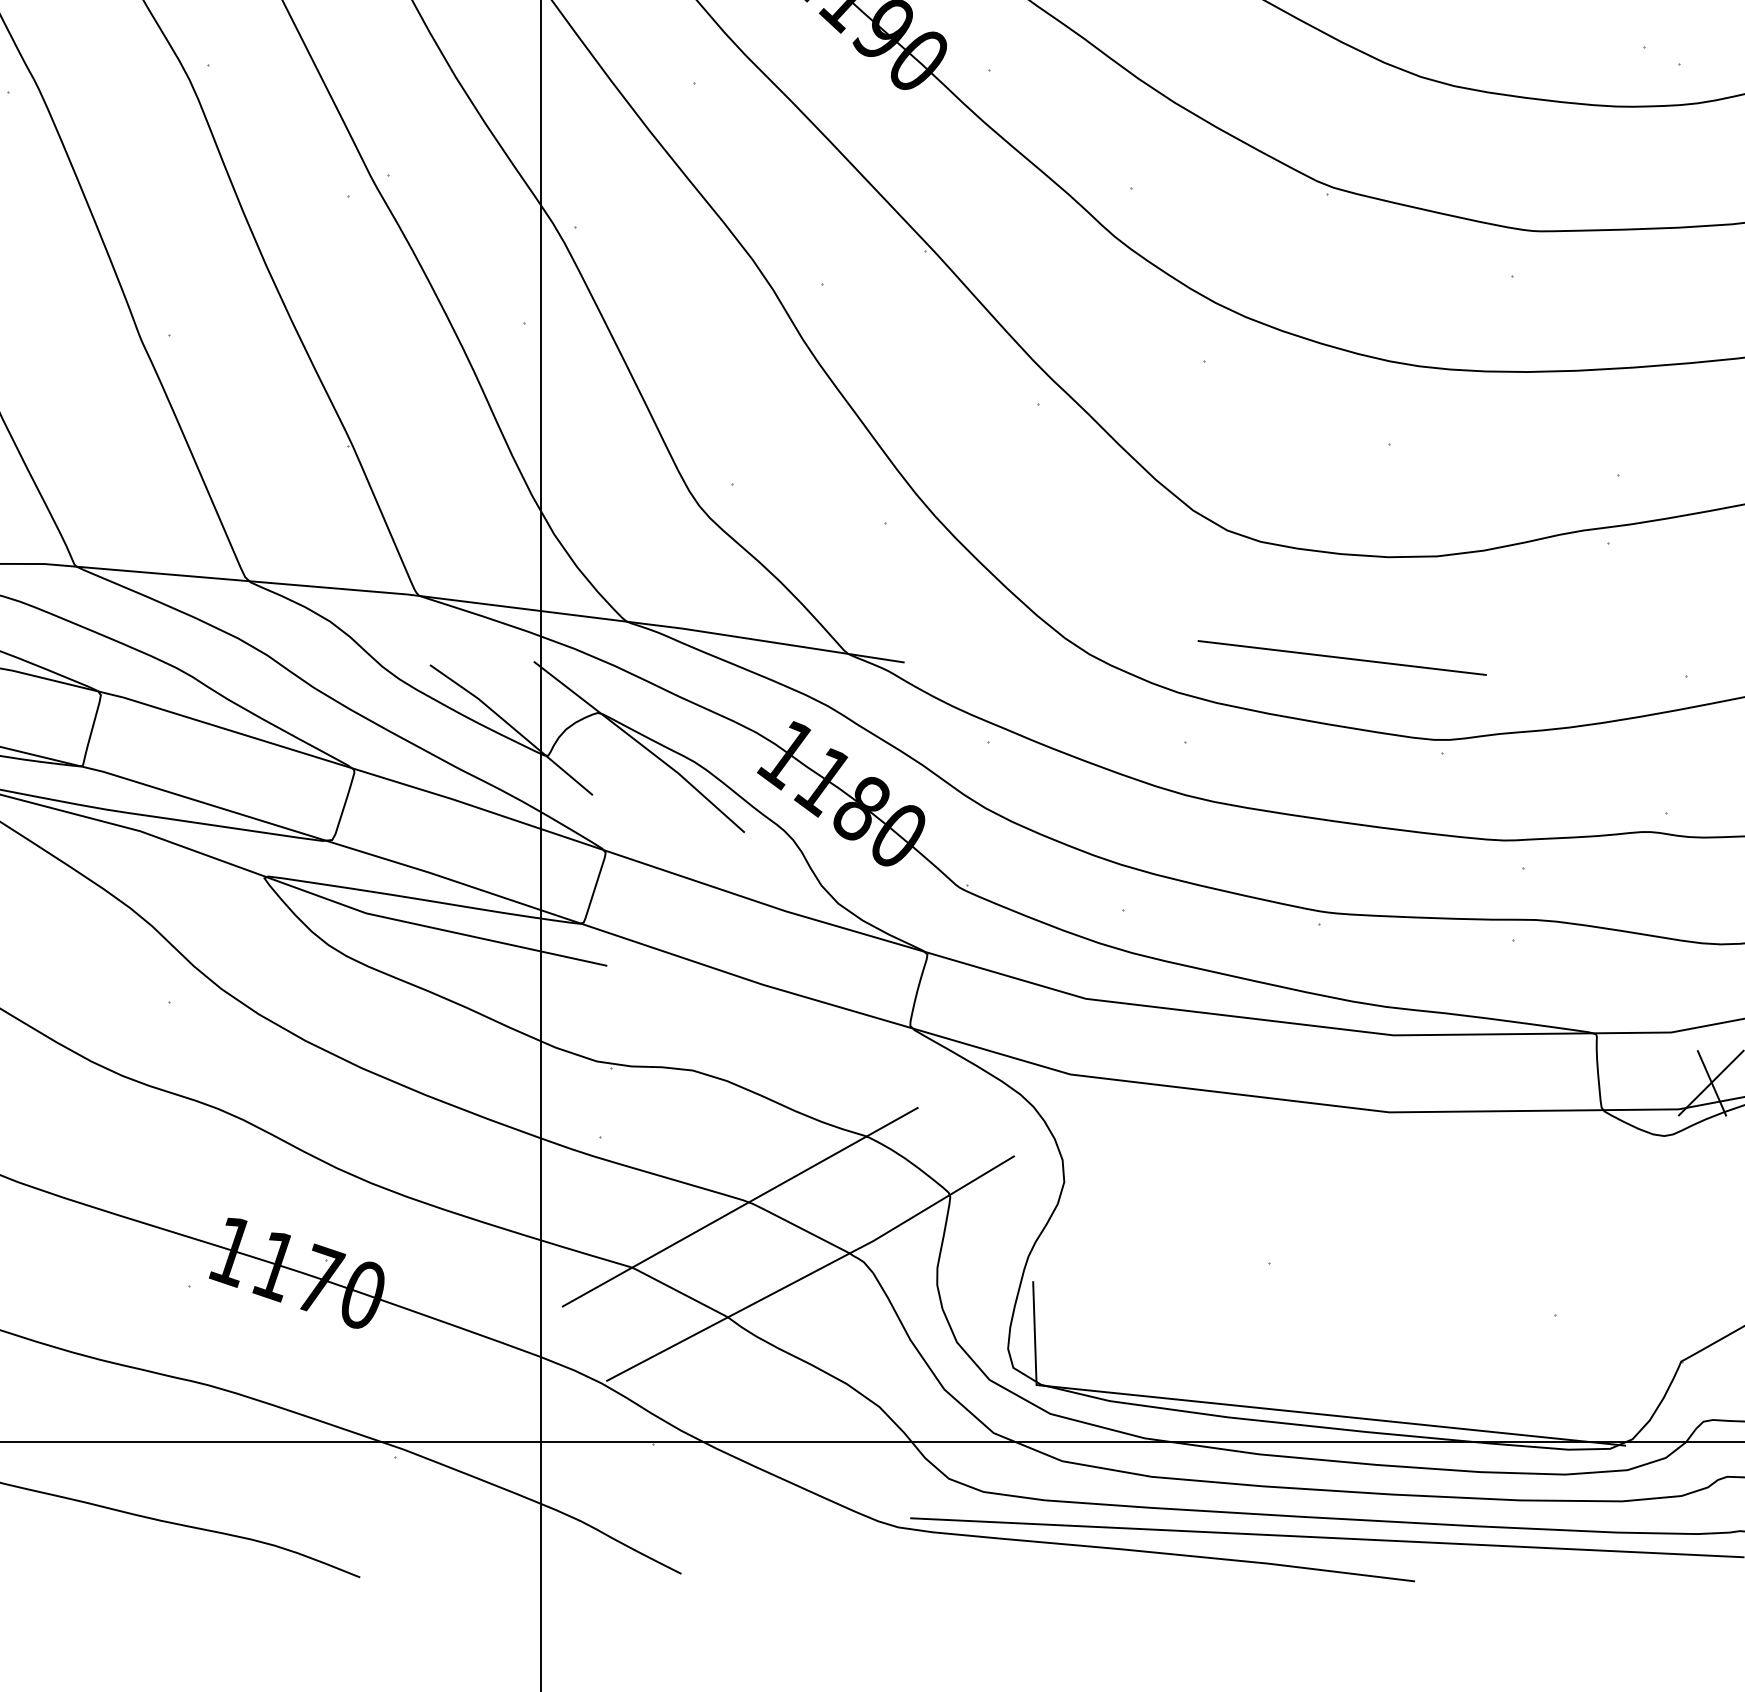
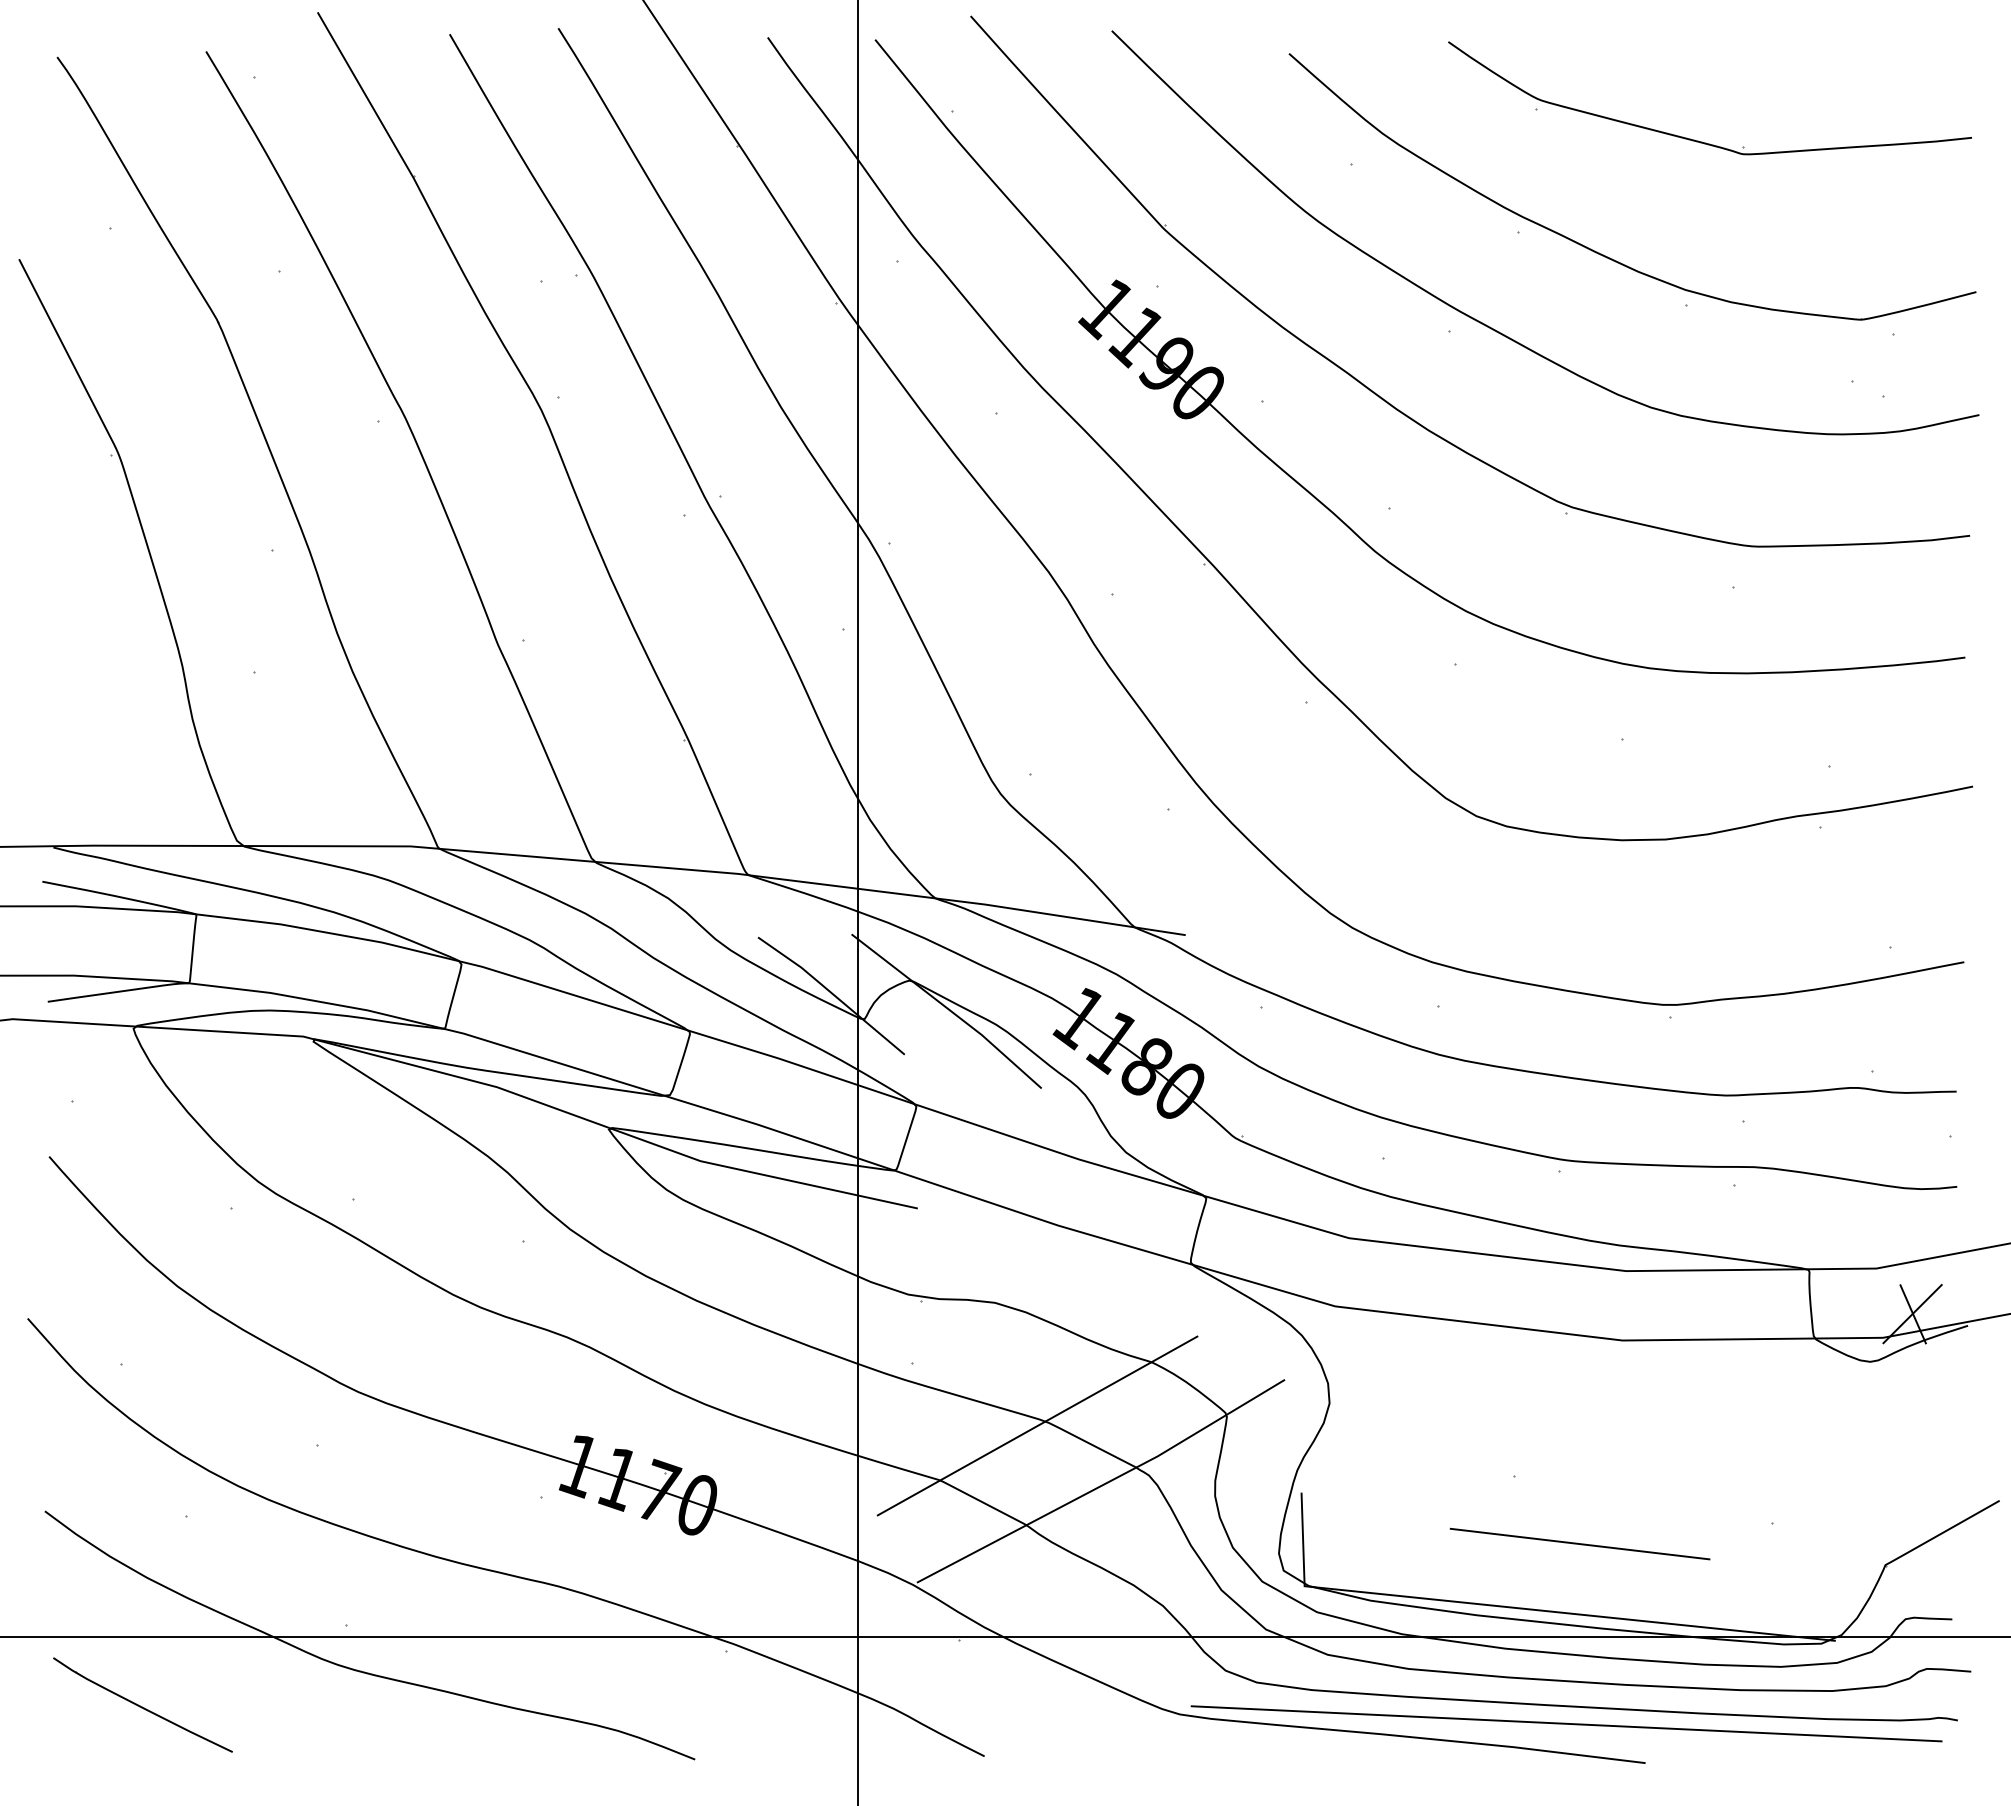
line: (1341, 657) -> (1579, 1543), moved

